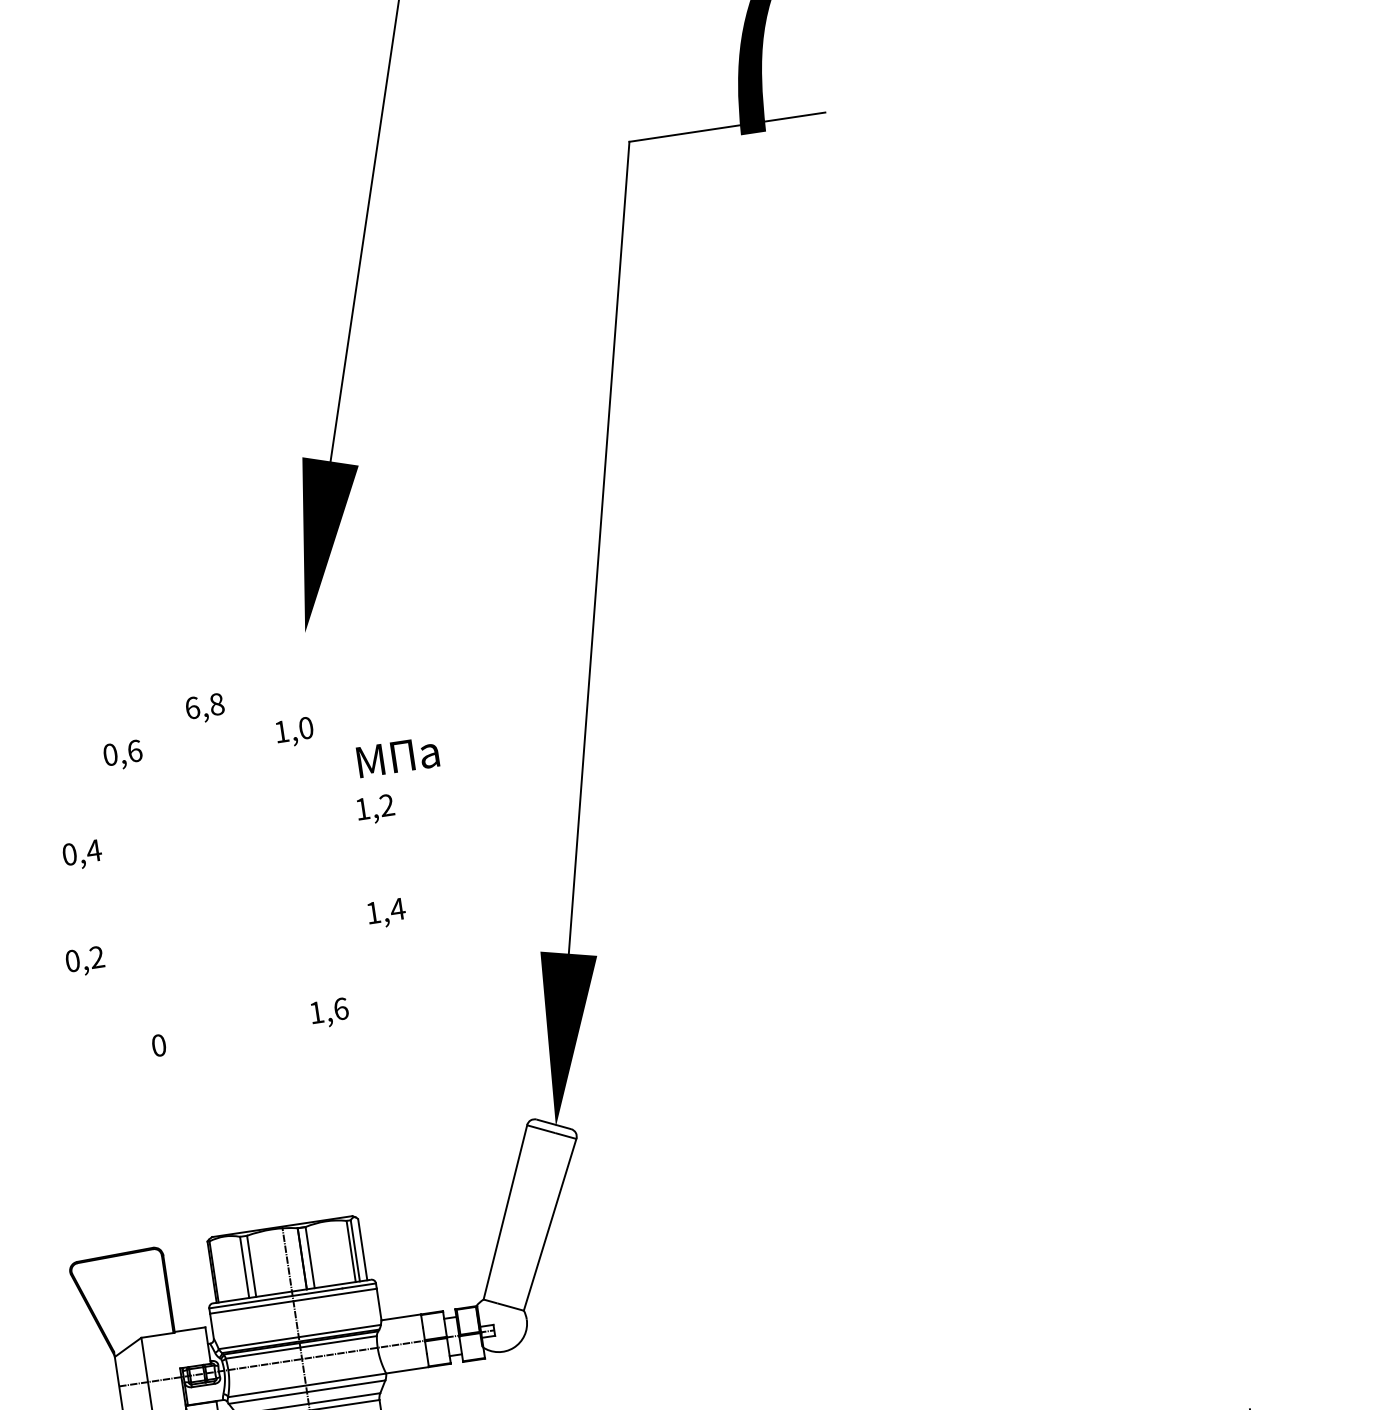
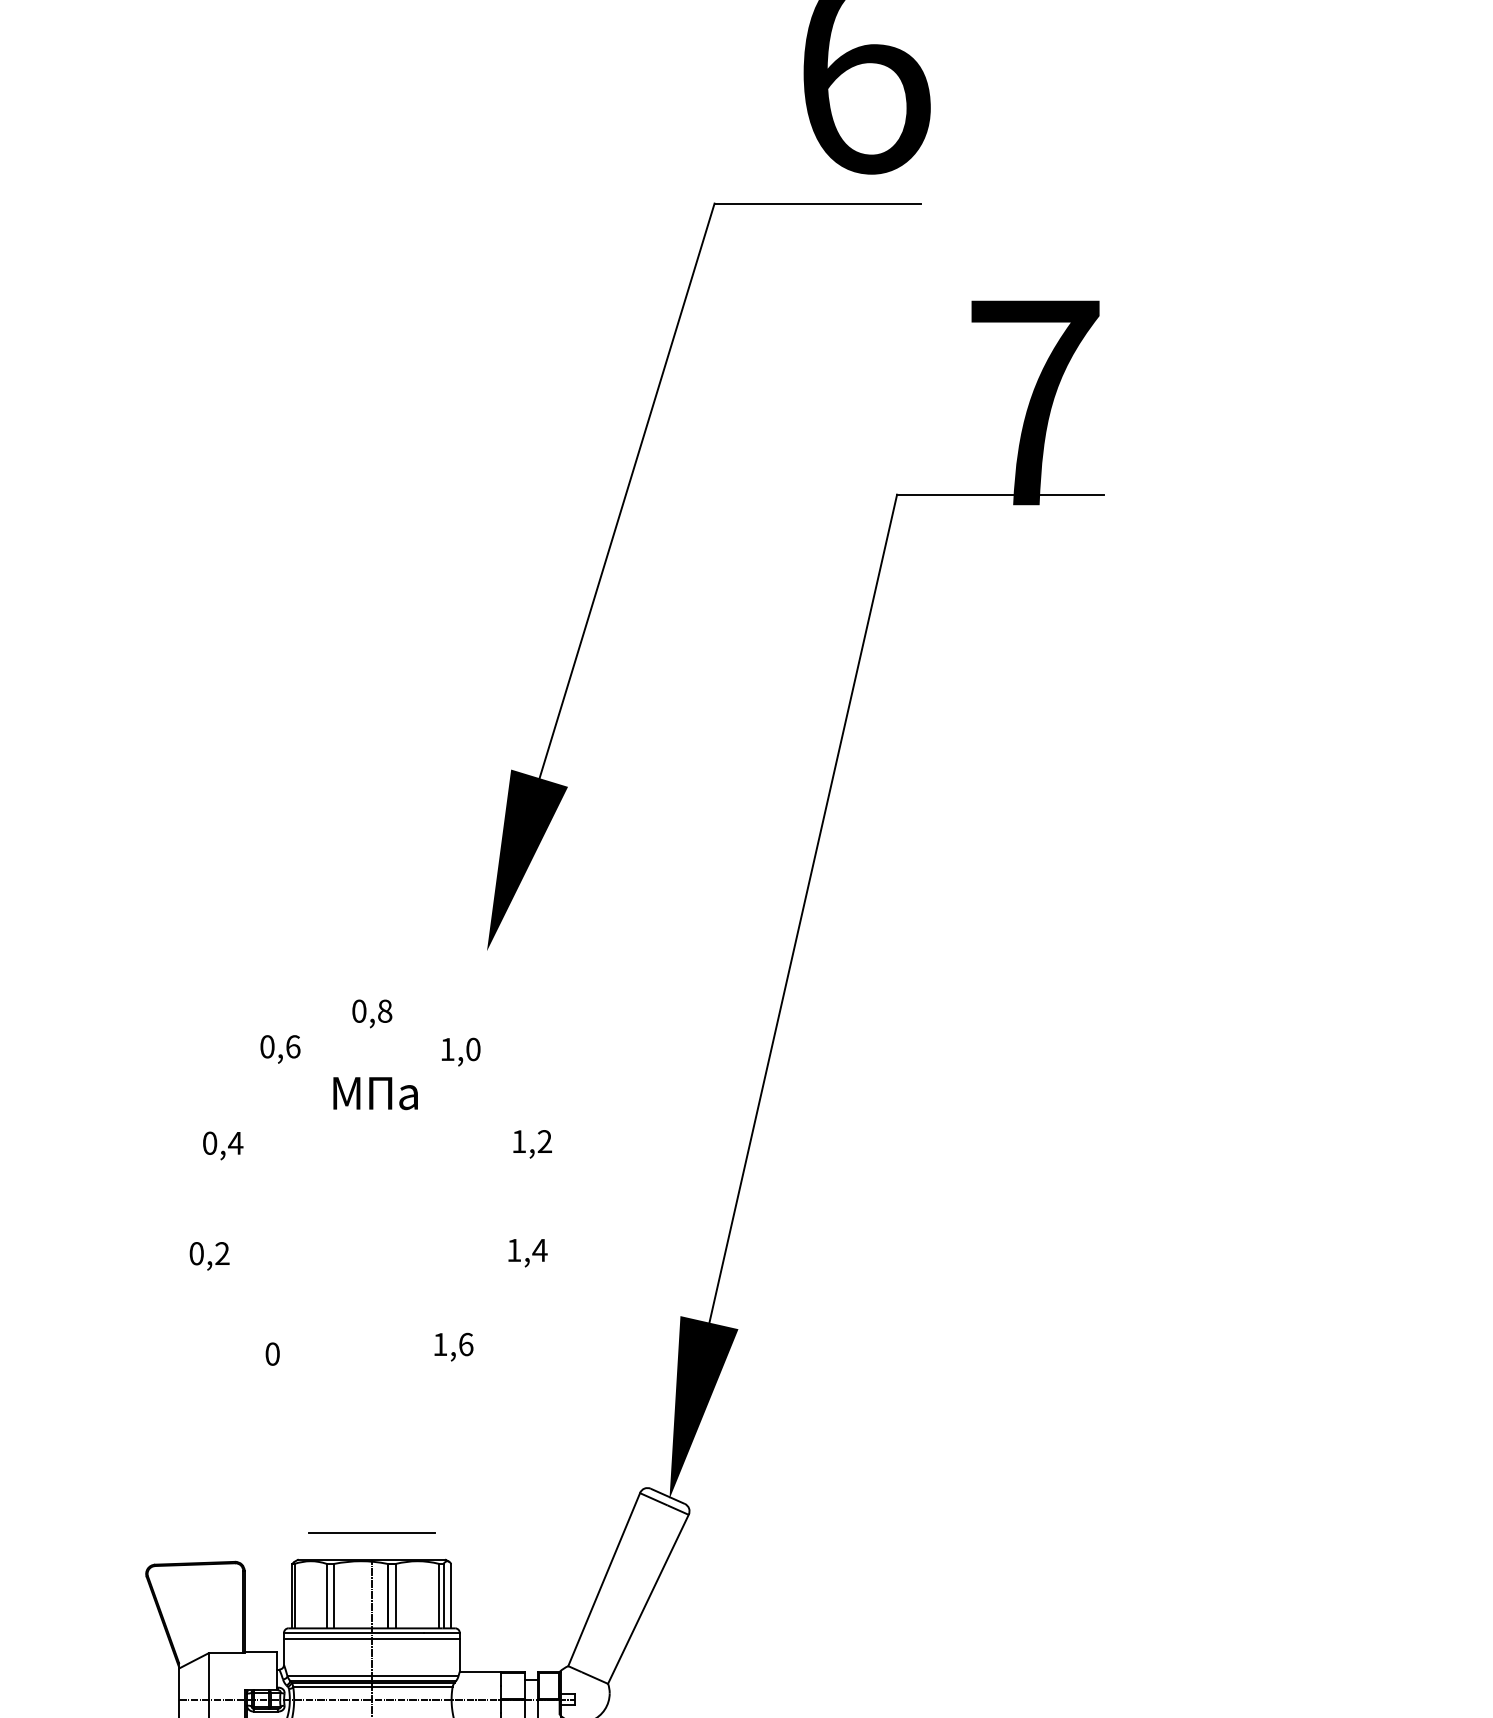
text: (192, 707) -> (359, 1010), 6,8 -> 0,8
text: (397, 757) -> (375, 1093), moved
line: (278, 1200) -> (371, 1532), added

